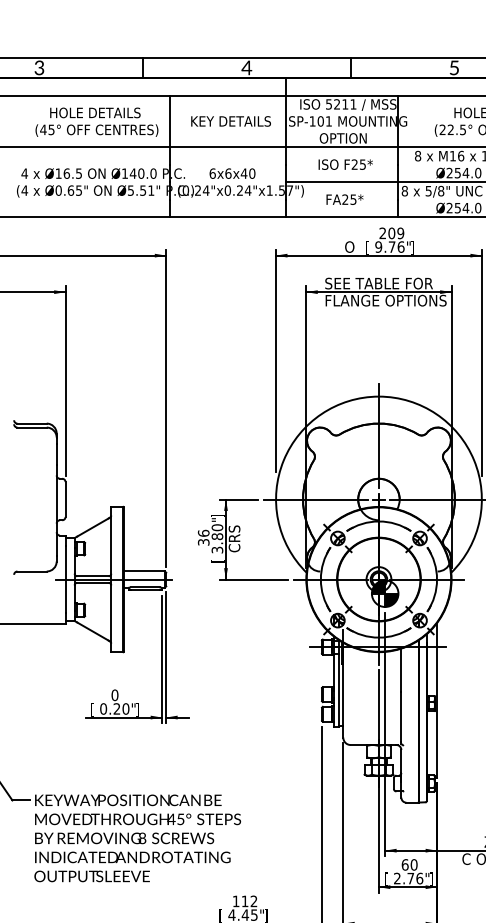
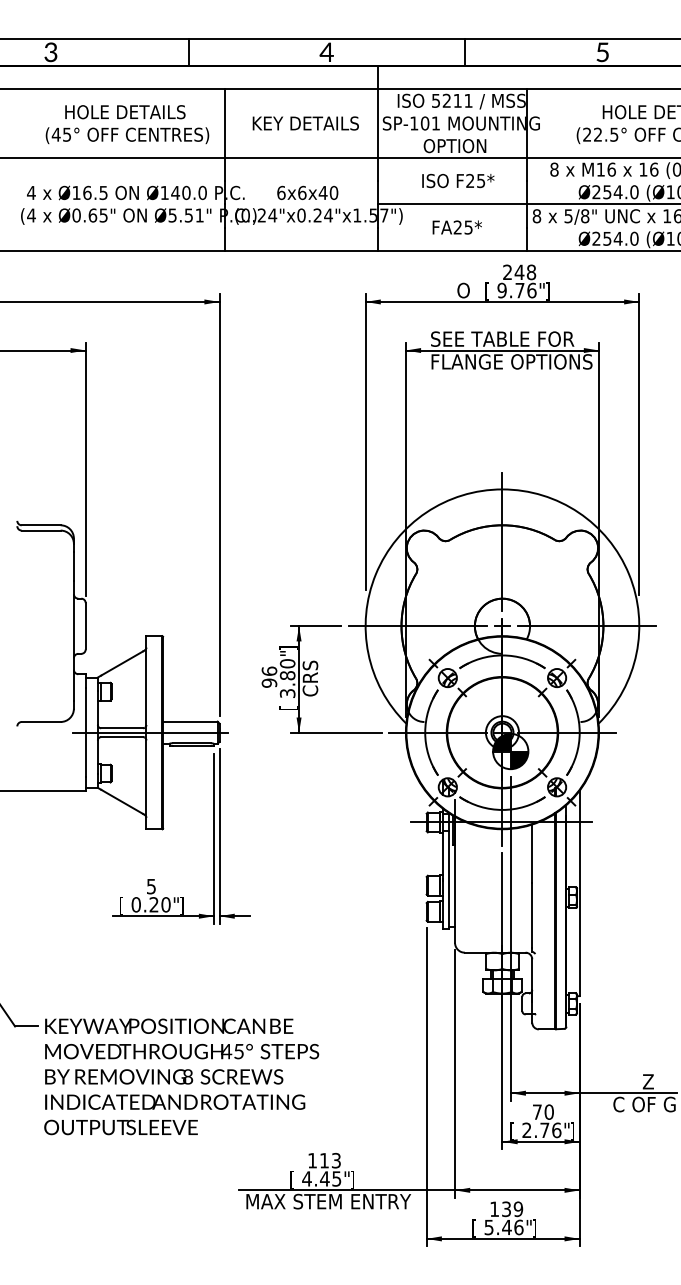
text: (396, 233) -> (525, 272), 209 -> 248
text: (203, 541) -> (269, 682), 36 -> 96
text: (115, 695) -> (151, 886), 0 -> 5
text: (405, 864) -> (537, 1111), 60 -> 70
text: (254, 901) -> (336, 1160), 112 -> 113

